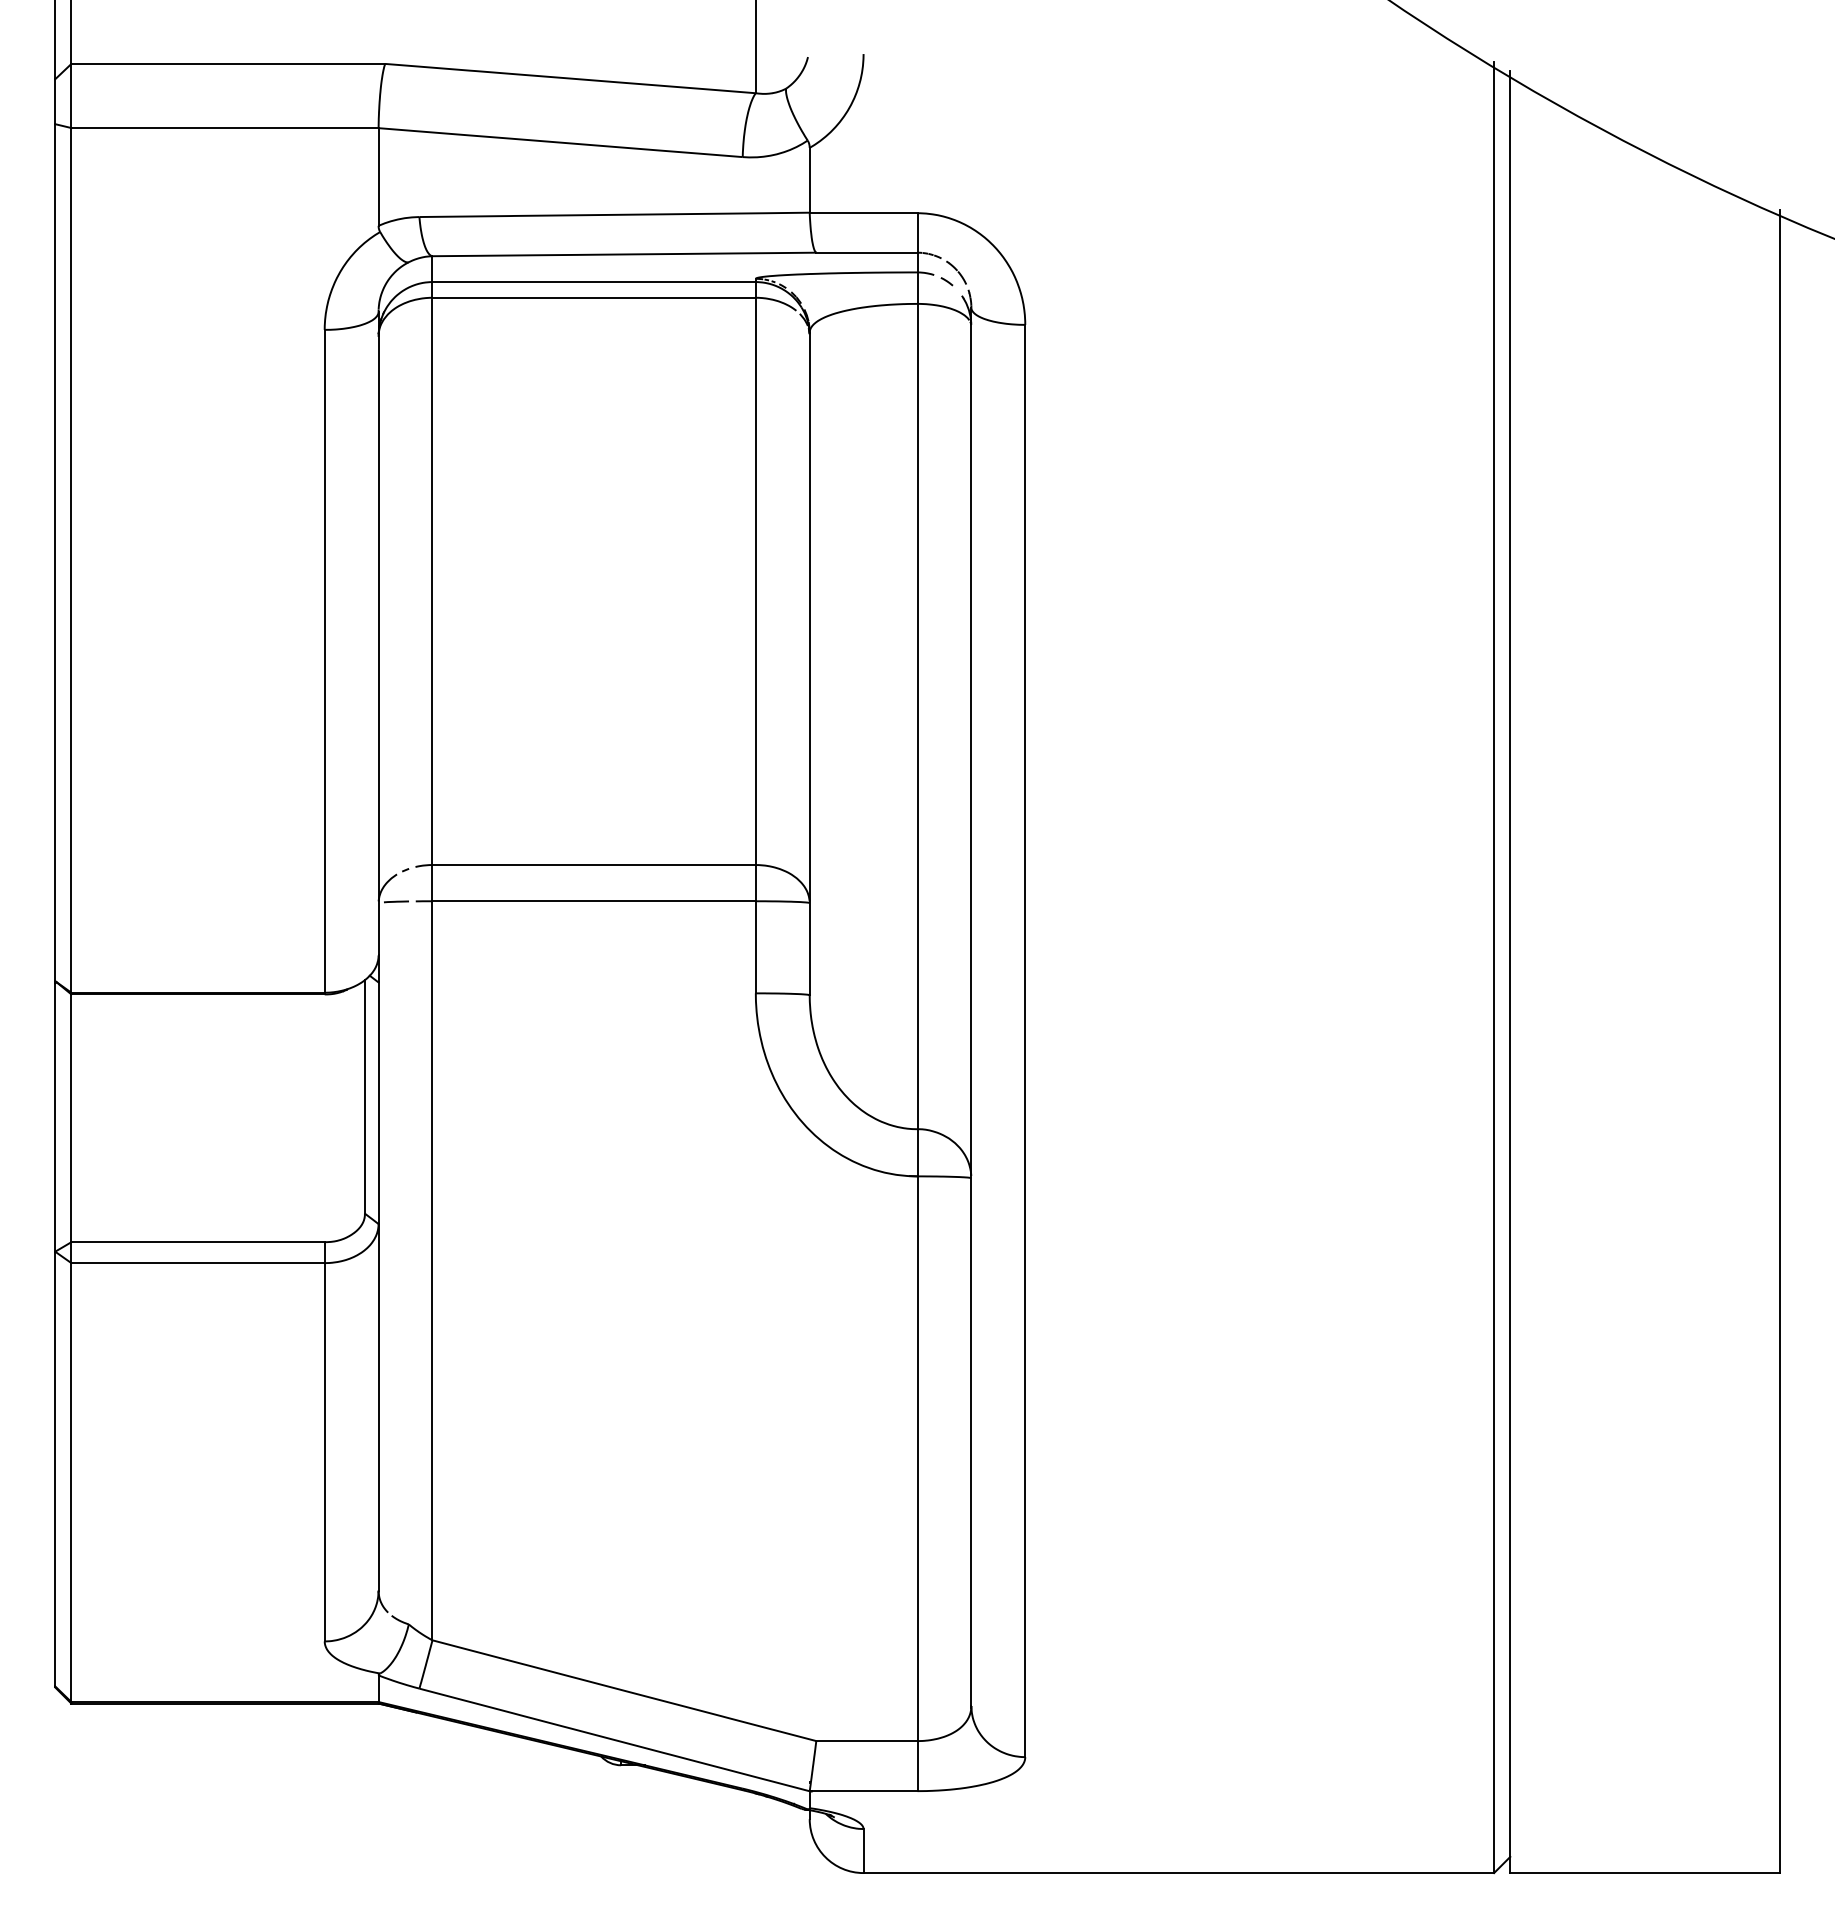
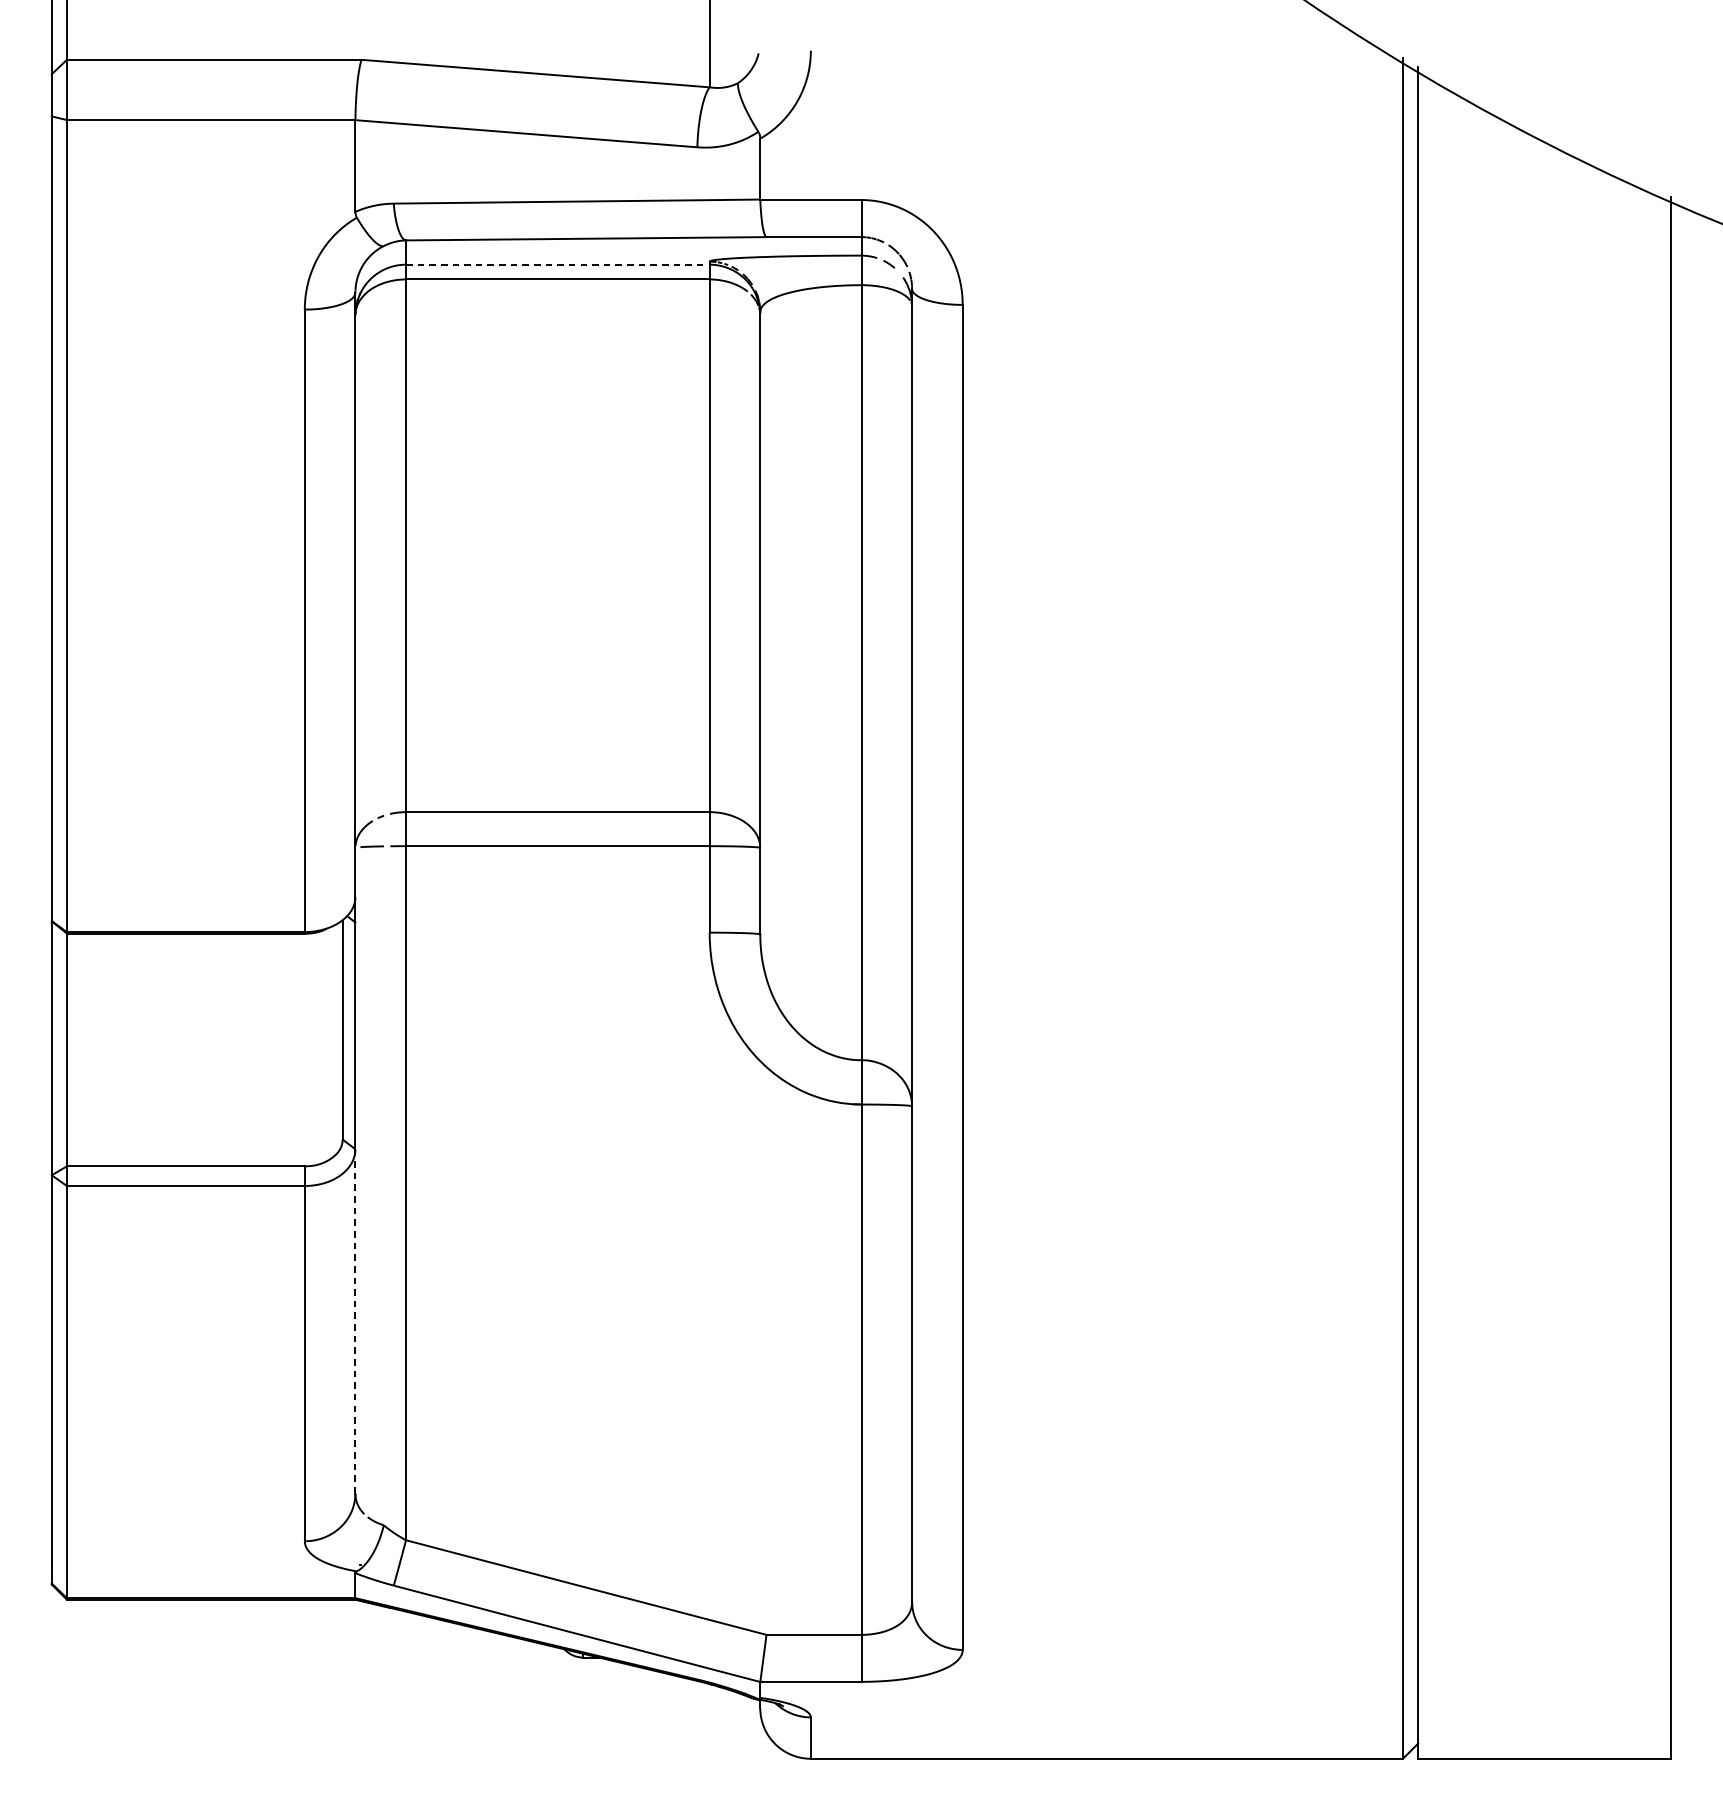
line: (594, 282) -> (558, 265), solid -> dashed
line: (378, 1406) -> (355, 1320), solid -> dashed

